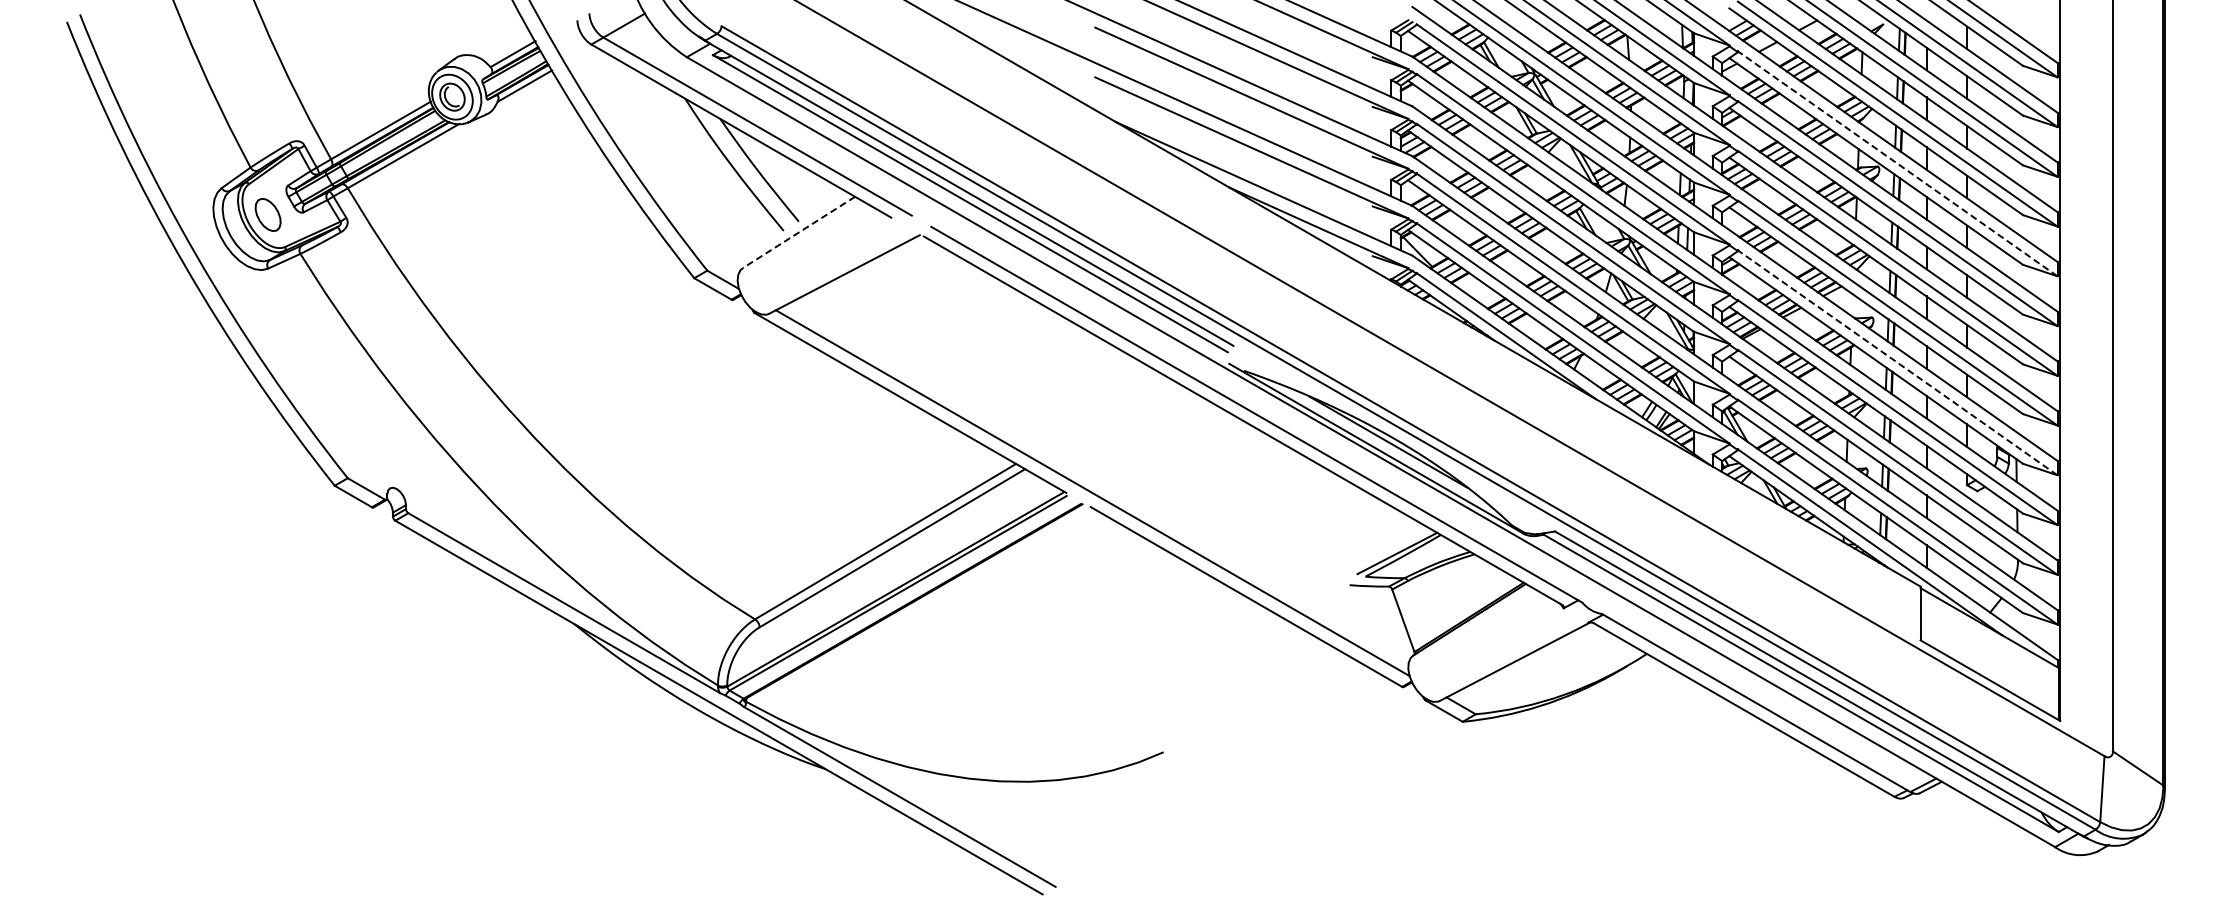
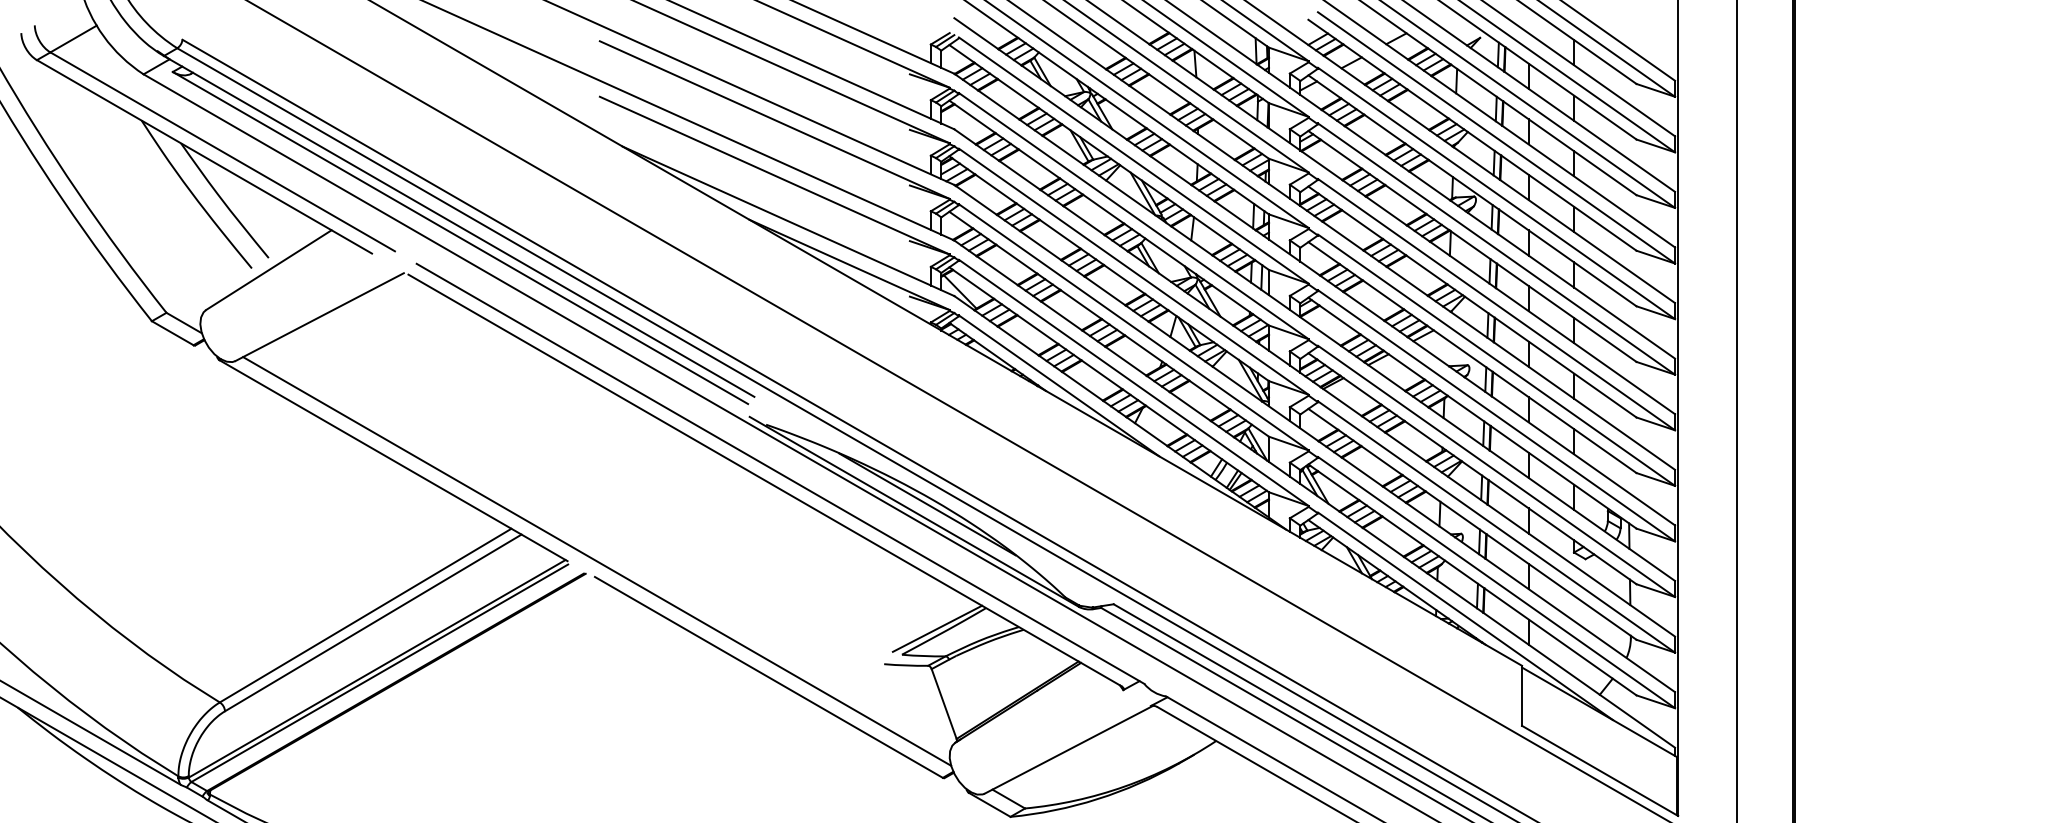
line: (1897, 163) -> (1496, 193), dashed -> solid
line: (798, 232) -> (268, 270), dashed -> solid
line: (1897, 362) -> (1496, 415), dashed -> solid

